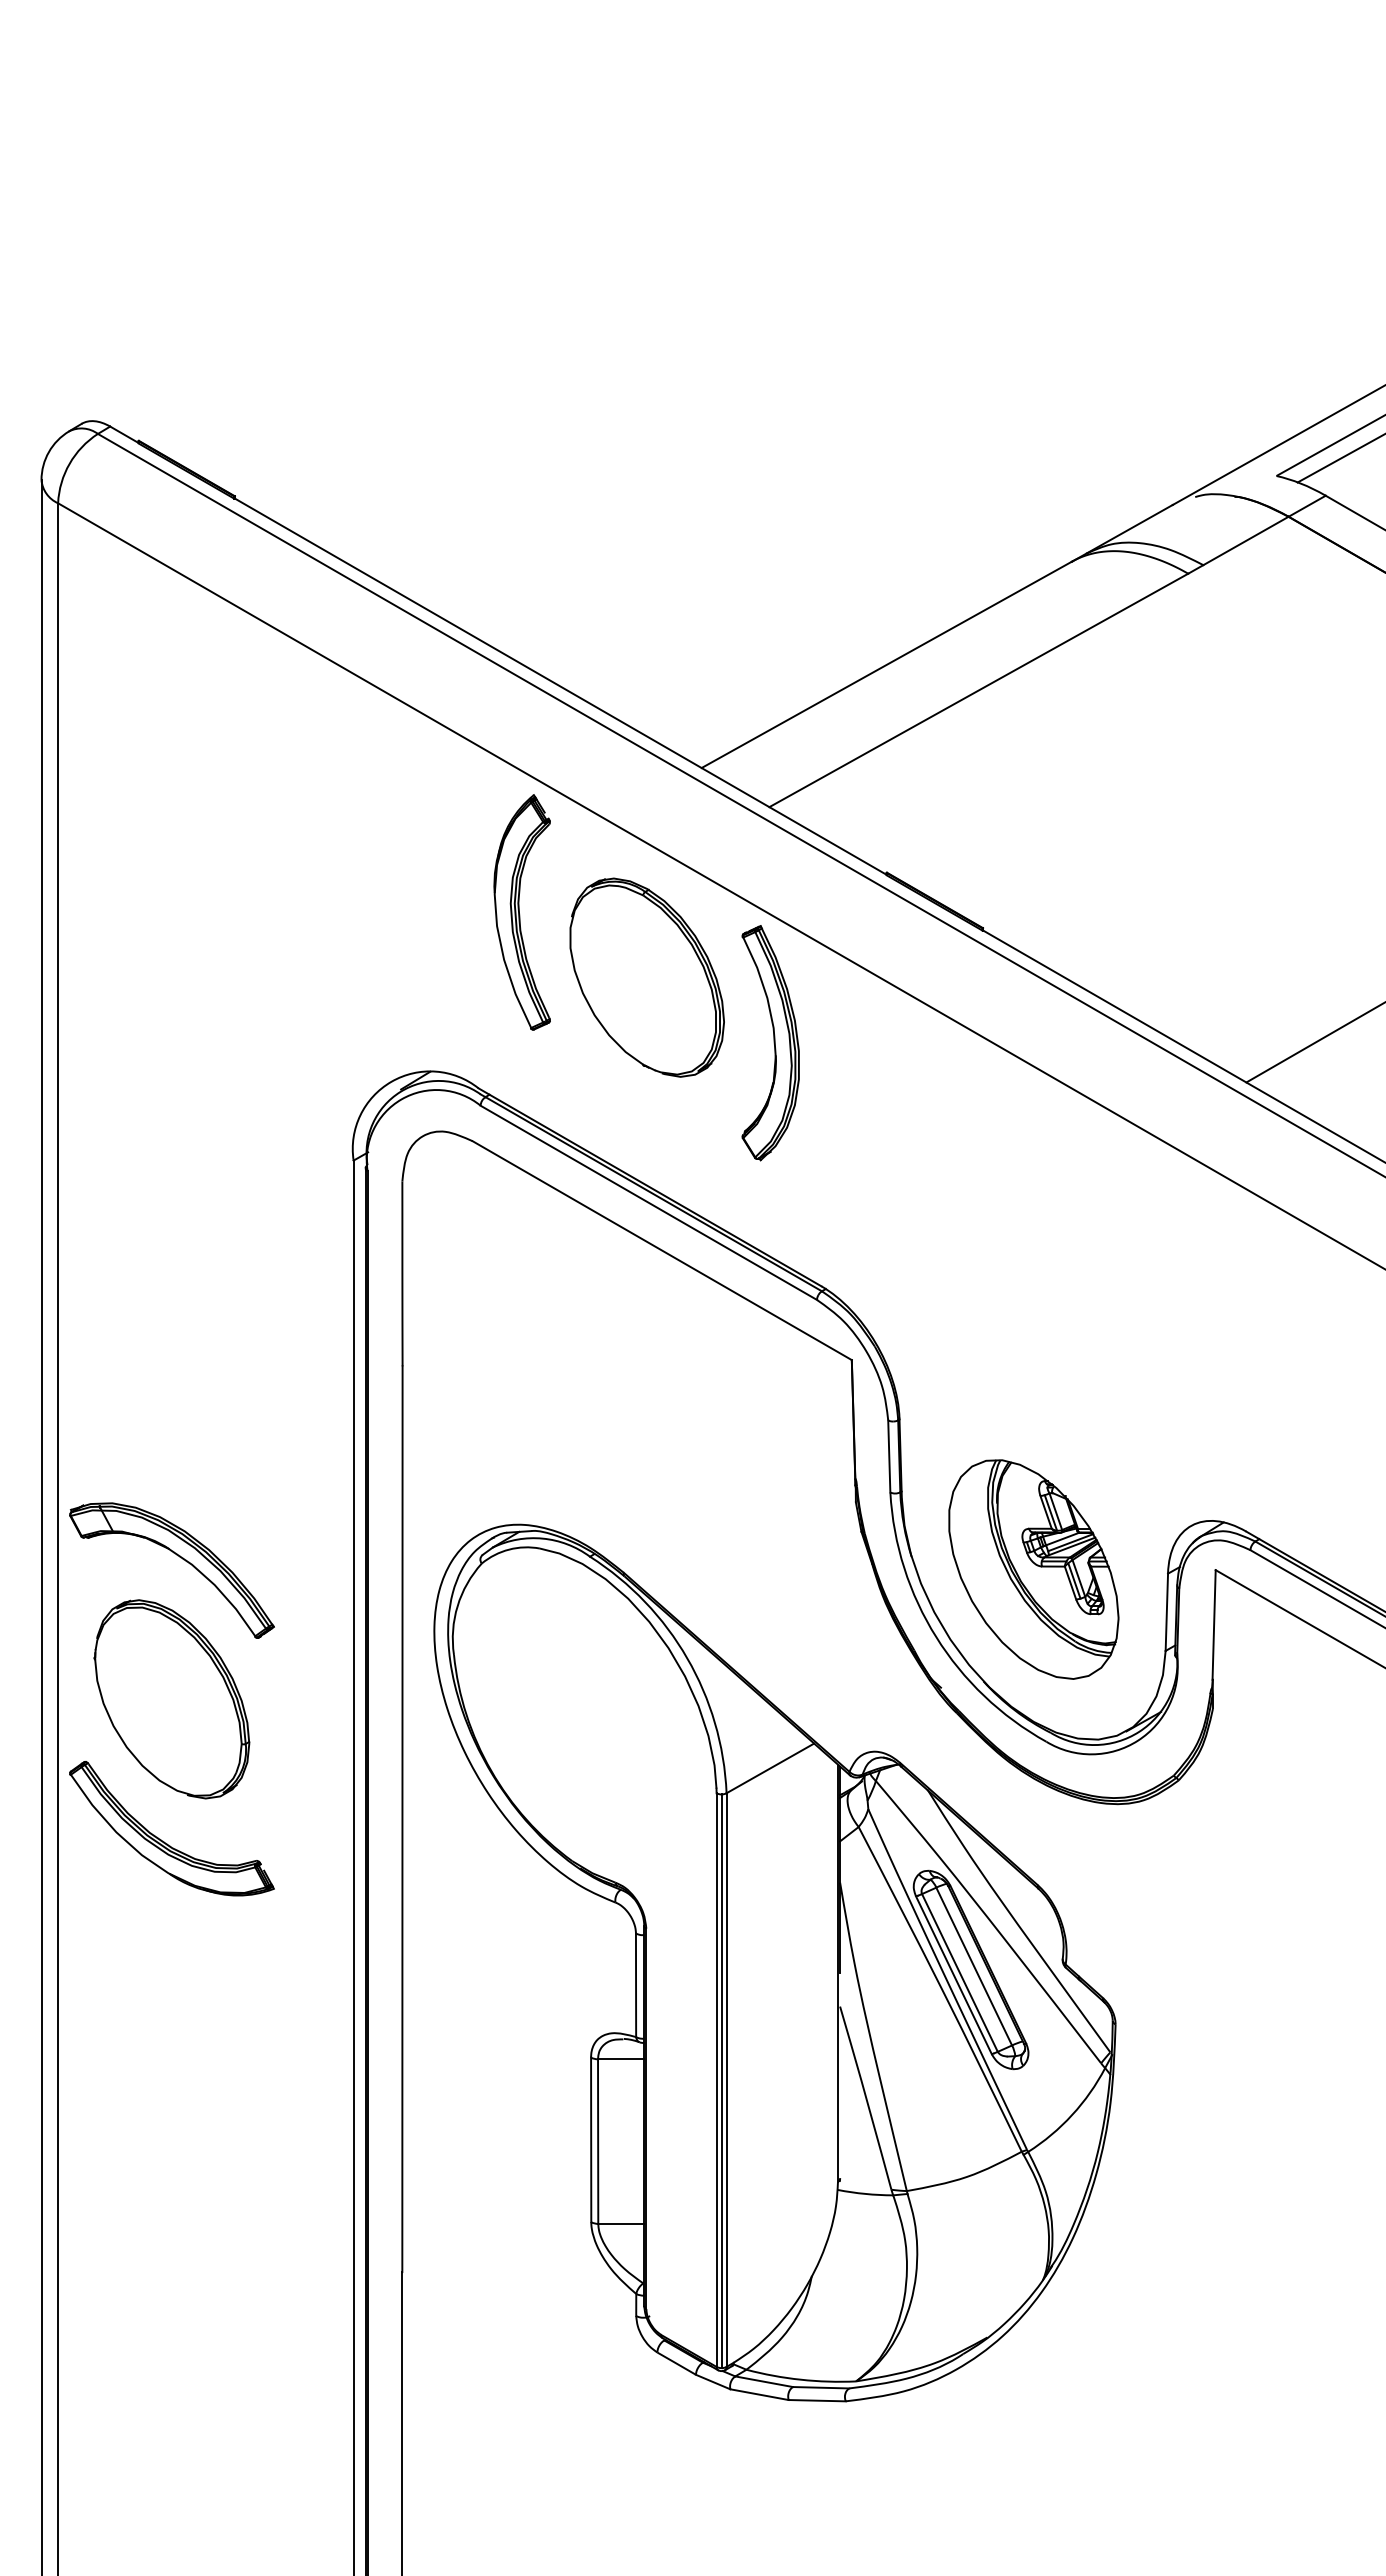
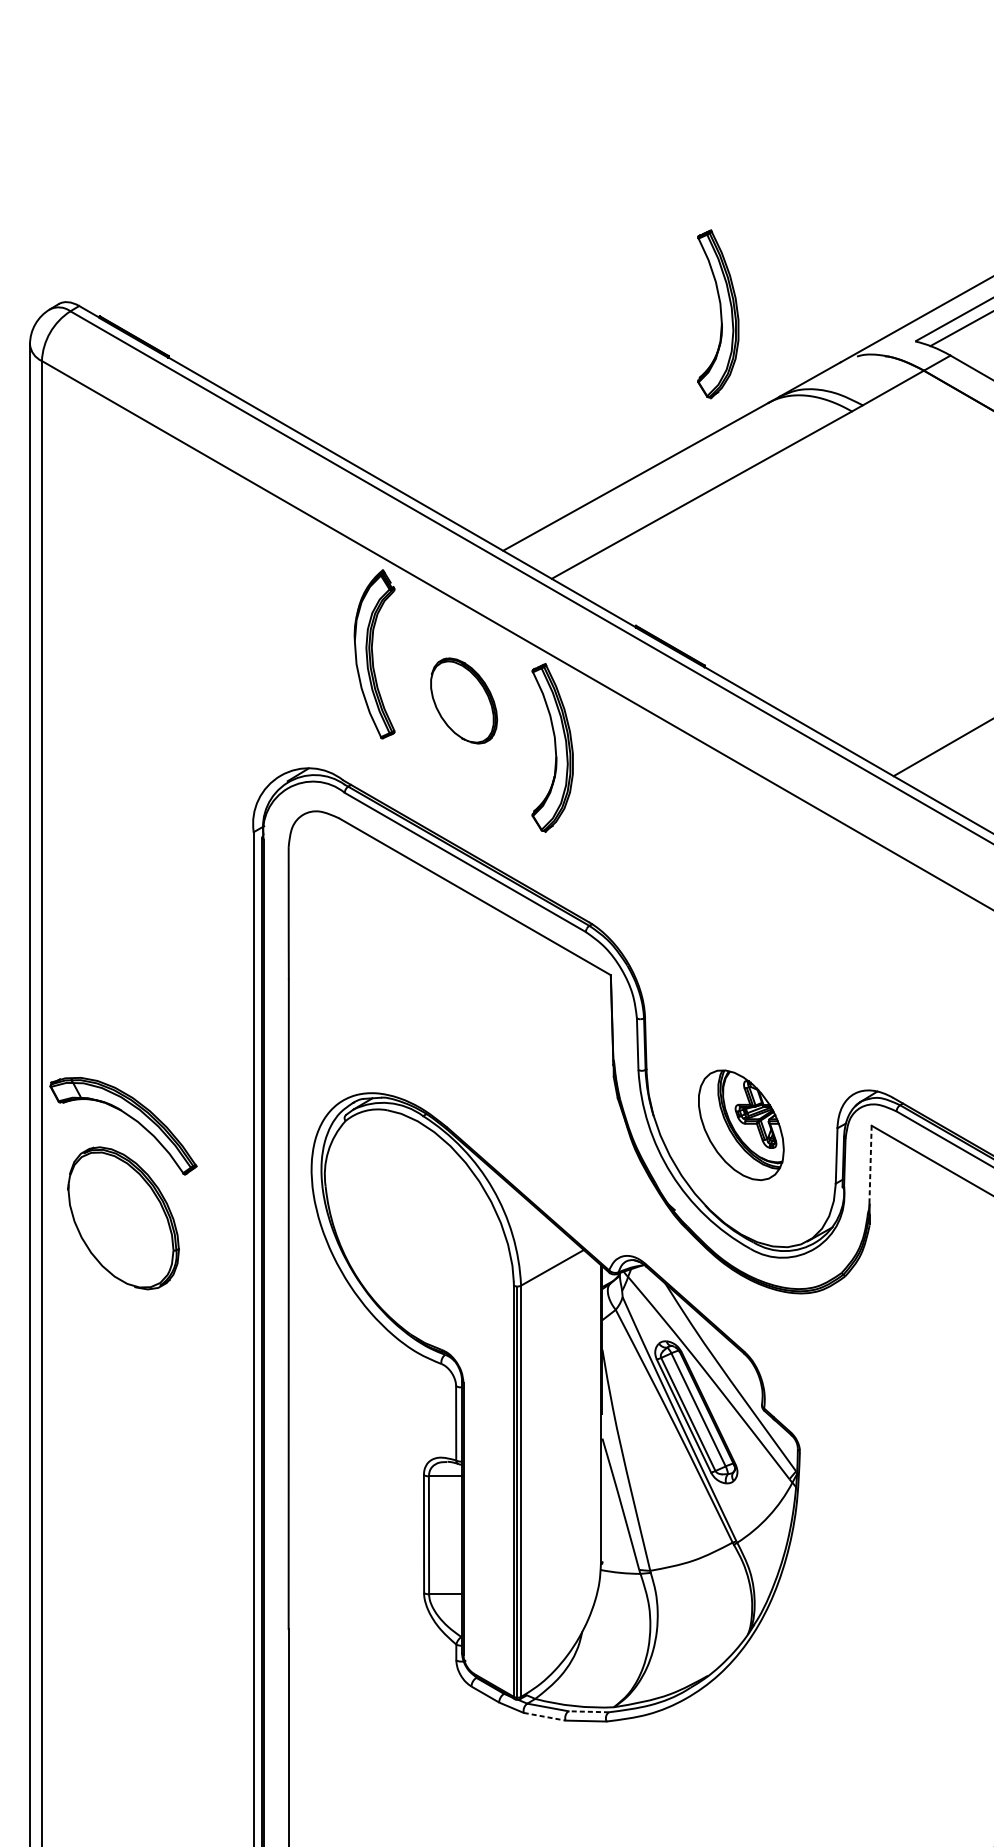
part: (1001, 438) -> (718, 314), added
part: (646, 977) -> (463, 700), size x0.6
part: (1033, 1569) -> (741, 1125), size x0.7
line: (1214, 1625) -> (870, 1165), solid -> dashed
part: (164, 1841) -> (118, 1320), removed
line: (820, 2387) -> (588, 1711), solid -> dashed
line: (759, 2394) -> (544, 1716), solid -> dashed

